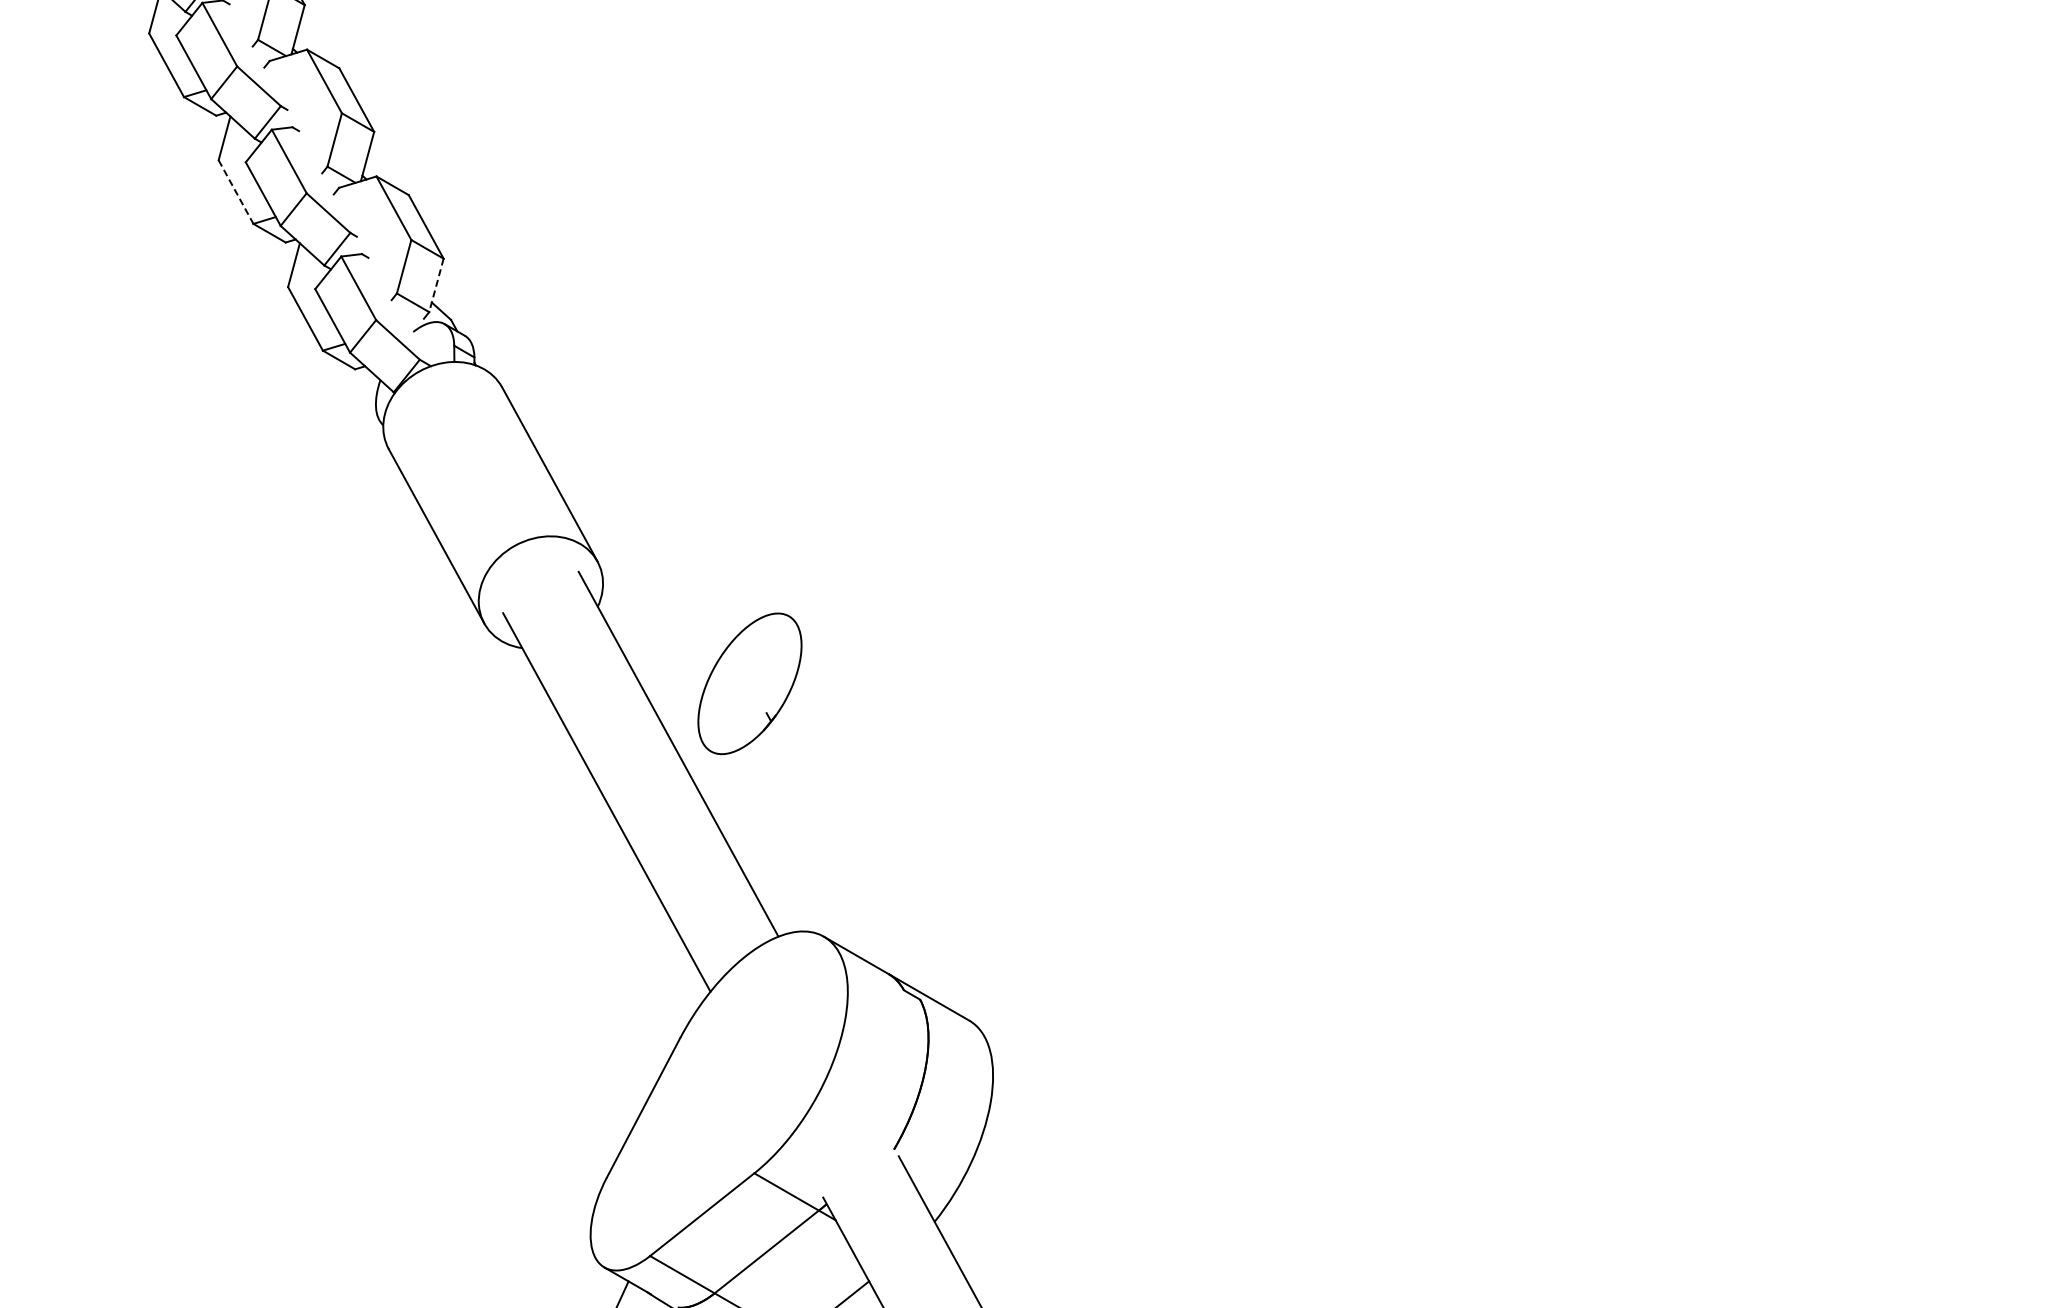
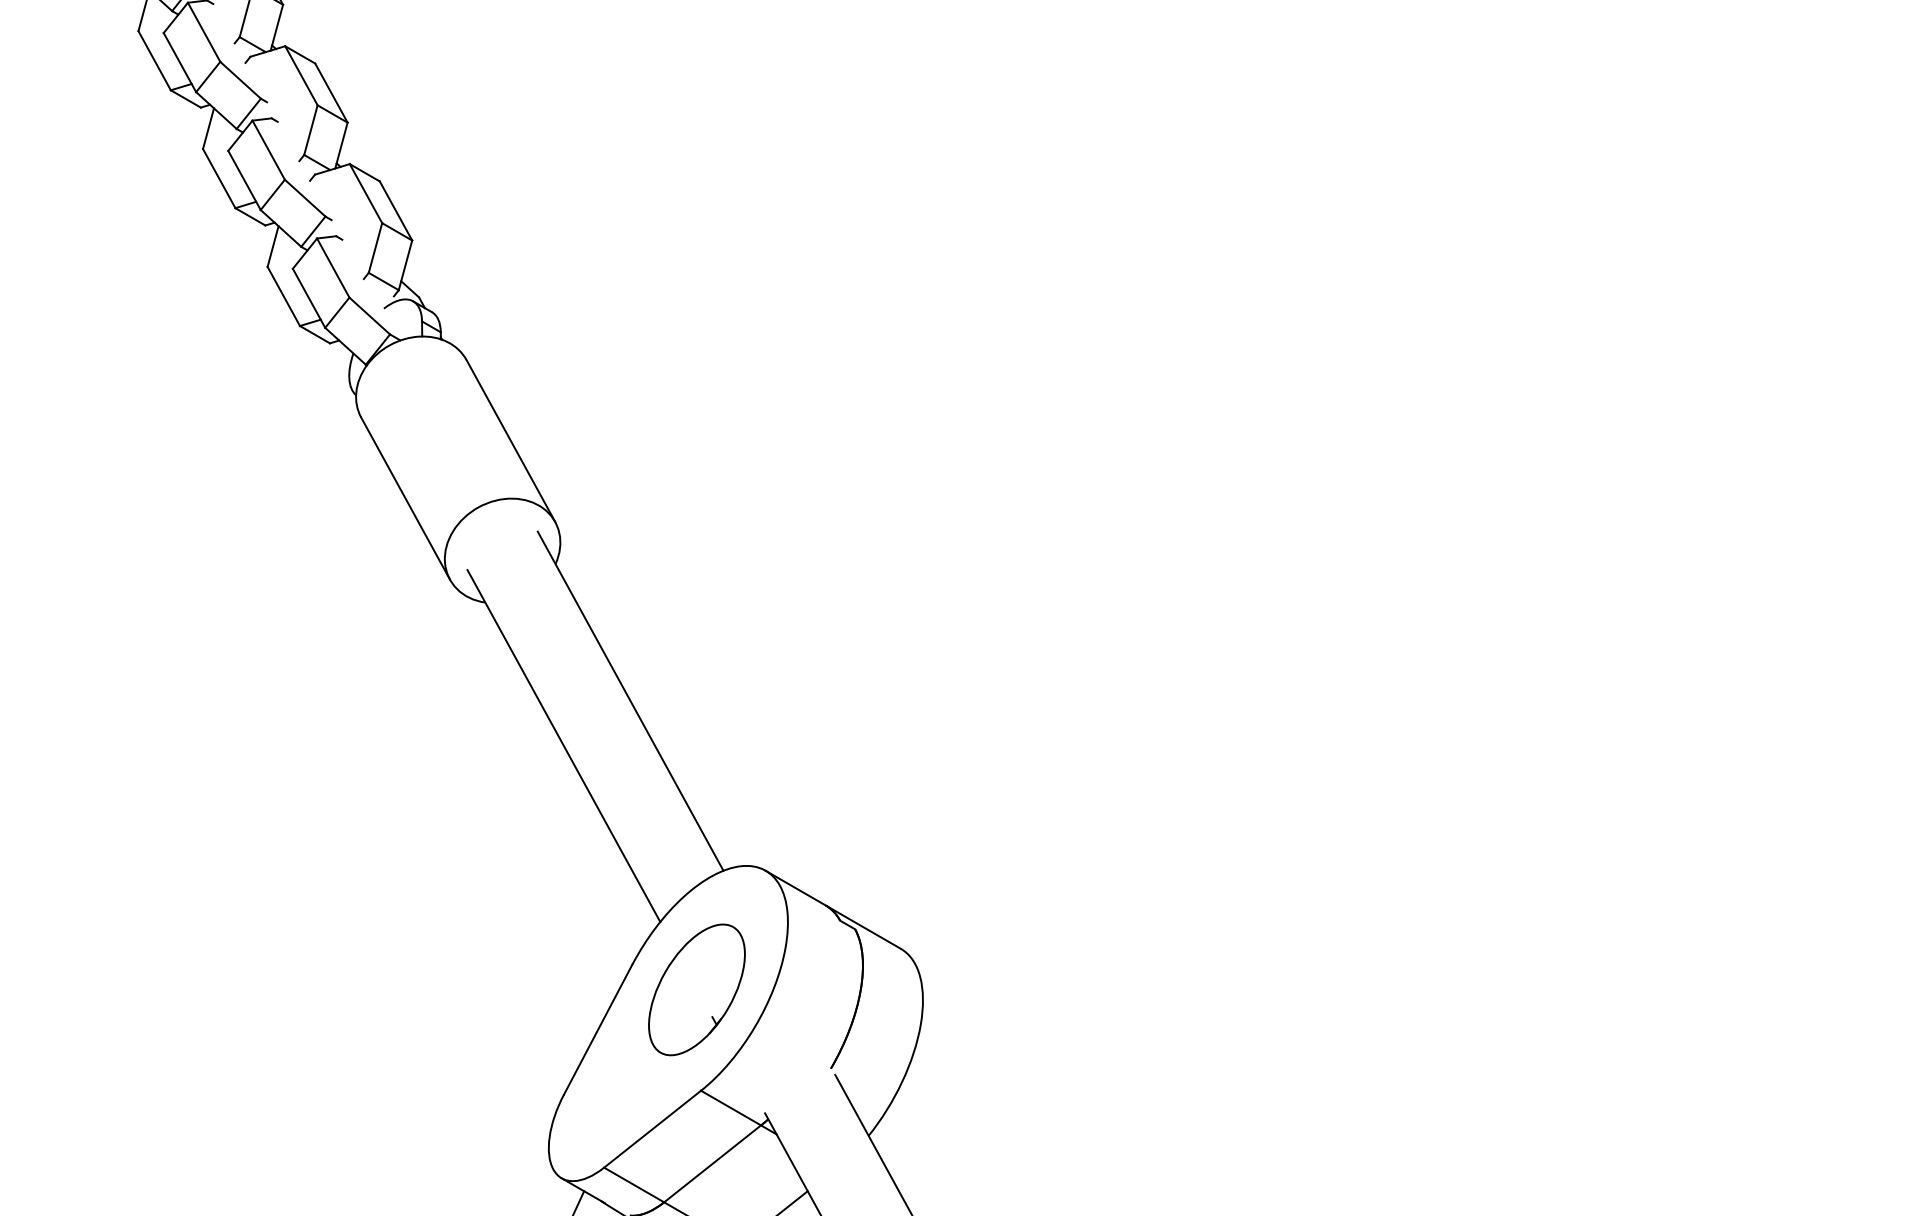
line: (236, 192) -> (219, 178), dashed -> solid
line: (436, 285) -> (405, 265), dashed -> solid
part: (749, 683) -> (696, 989), moved

